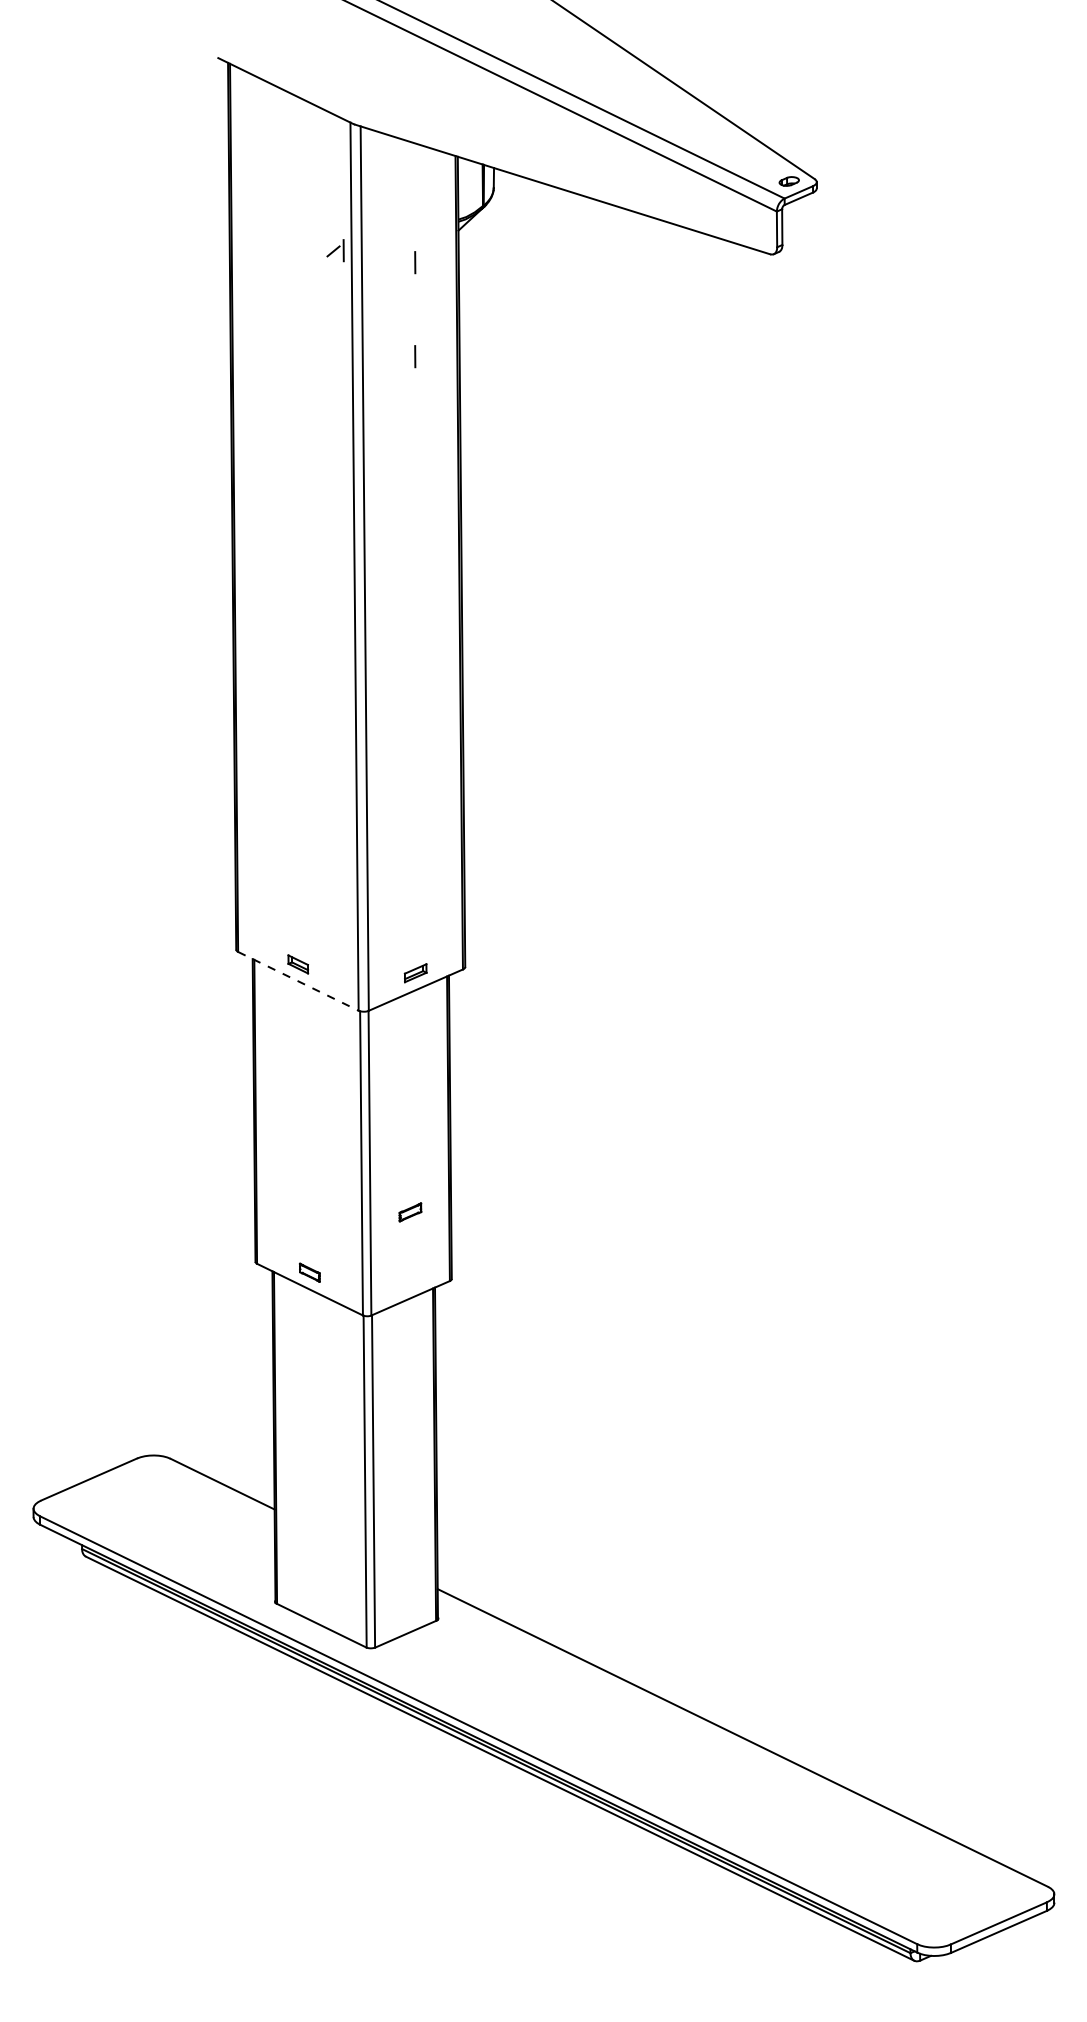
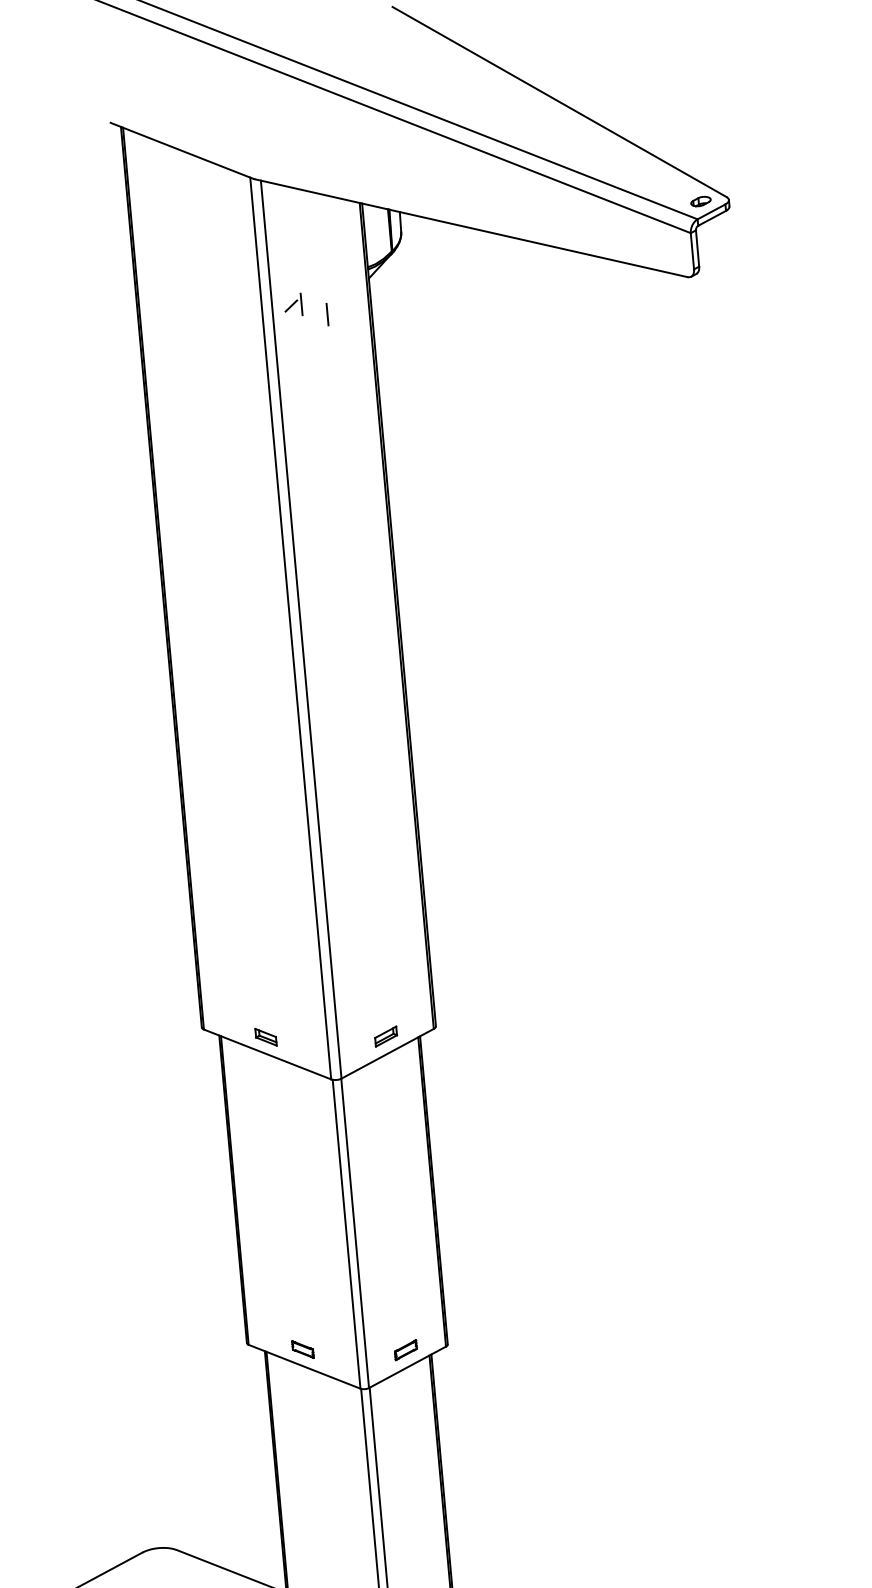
part: (335, 250) -> (293, 304), moved
line: (415, 356) -> (335, 409), removed
line: (298, 981) -> (267, 1054), dashed -> solid
part: (410, 1212) -> (406, 1350), moved

